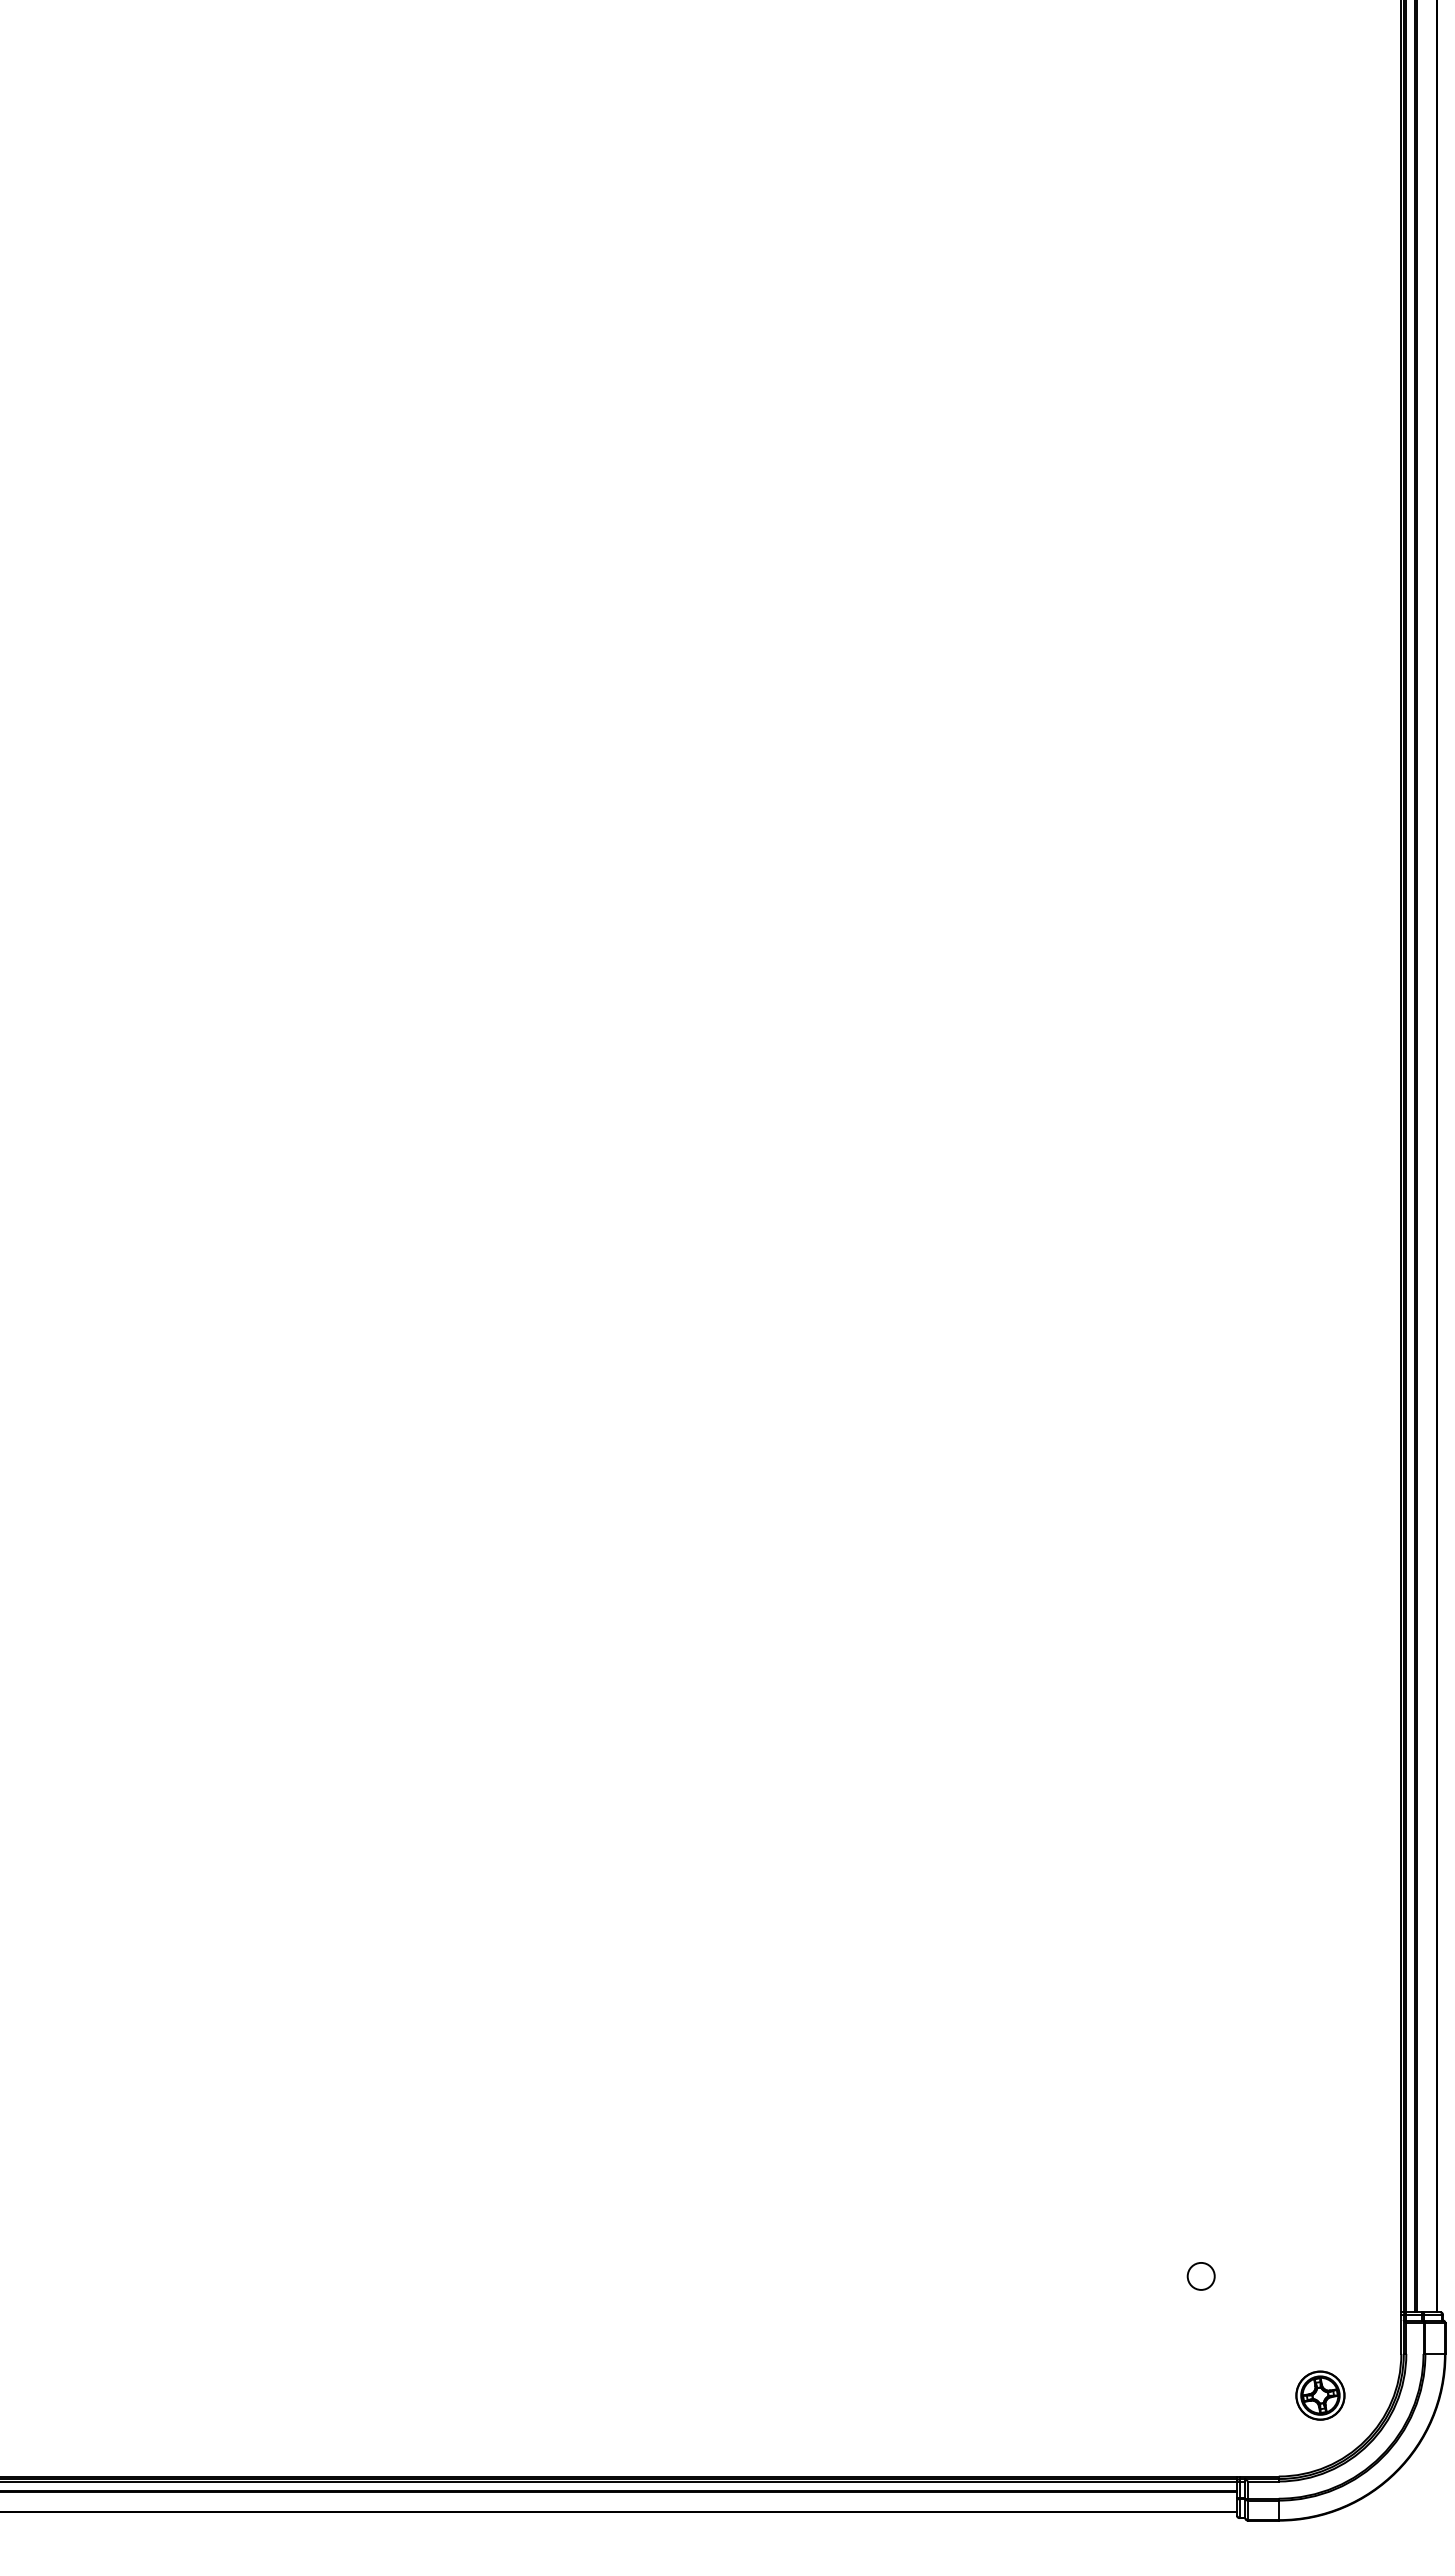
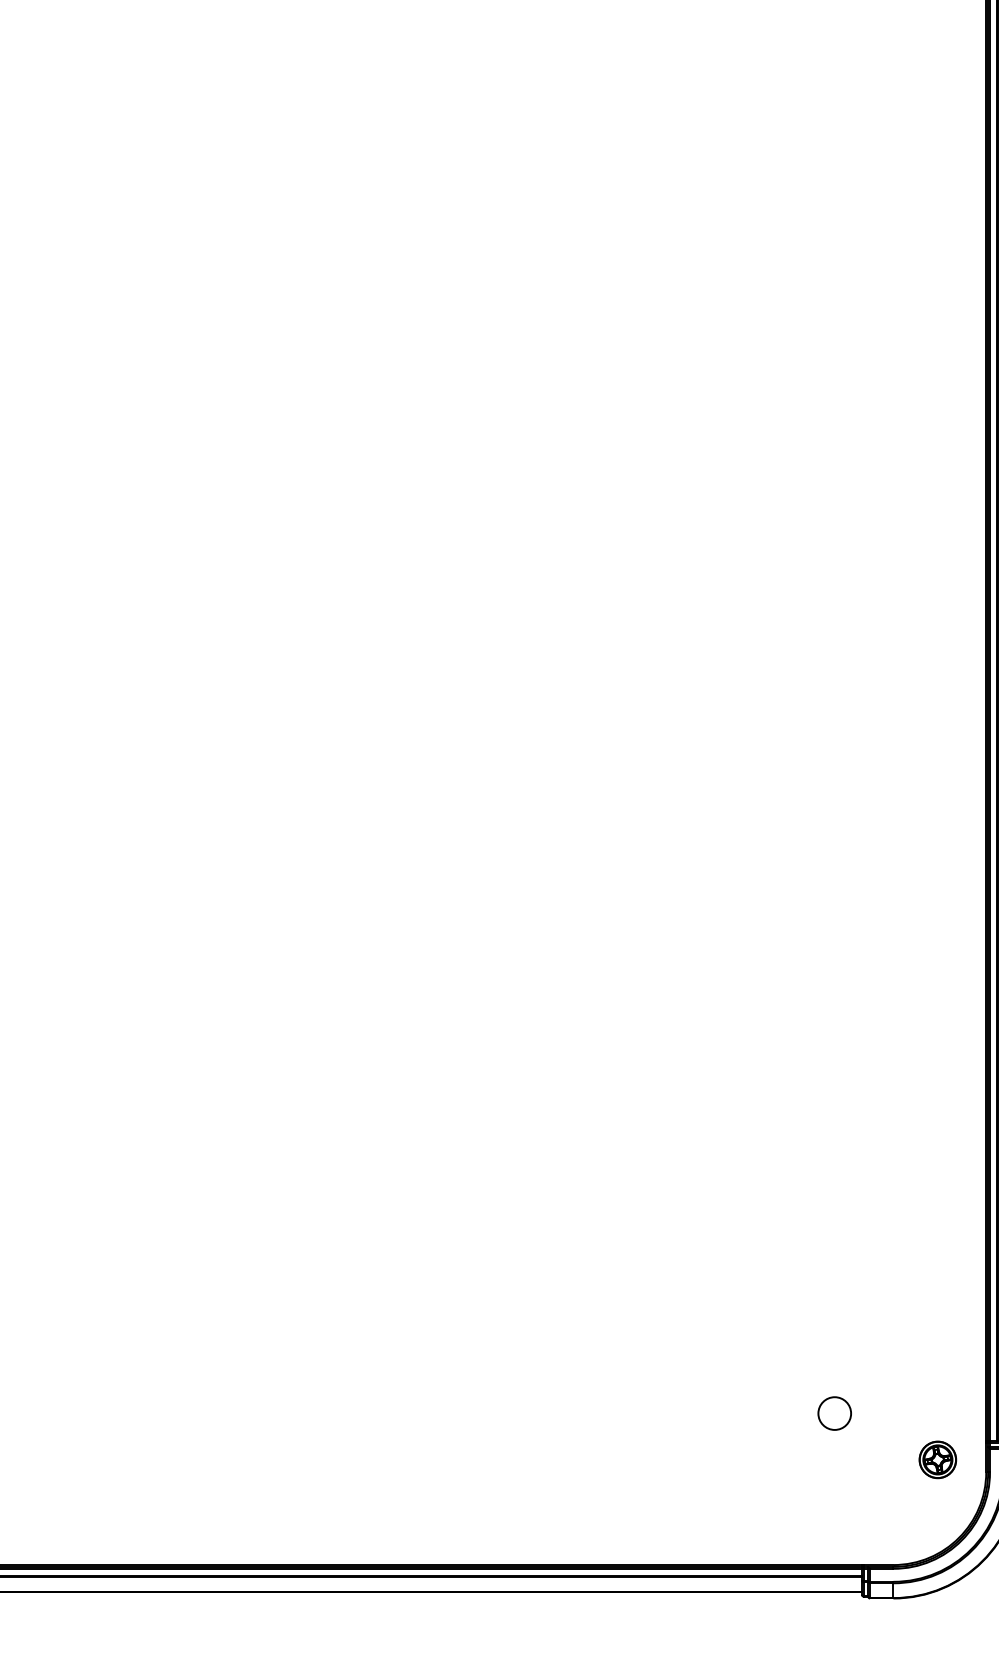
circle: (1200, 2275) -> (834, 1412), size x1.6
part: (1320, 2395) -> (937, 1459), moved

